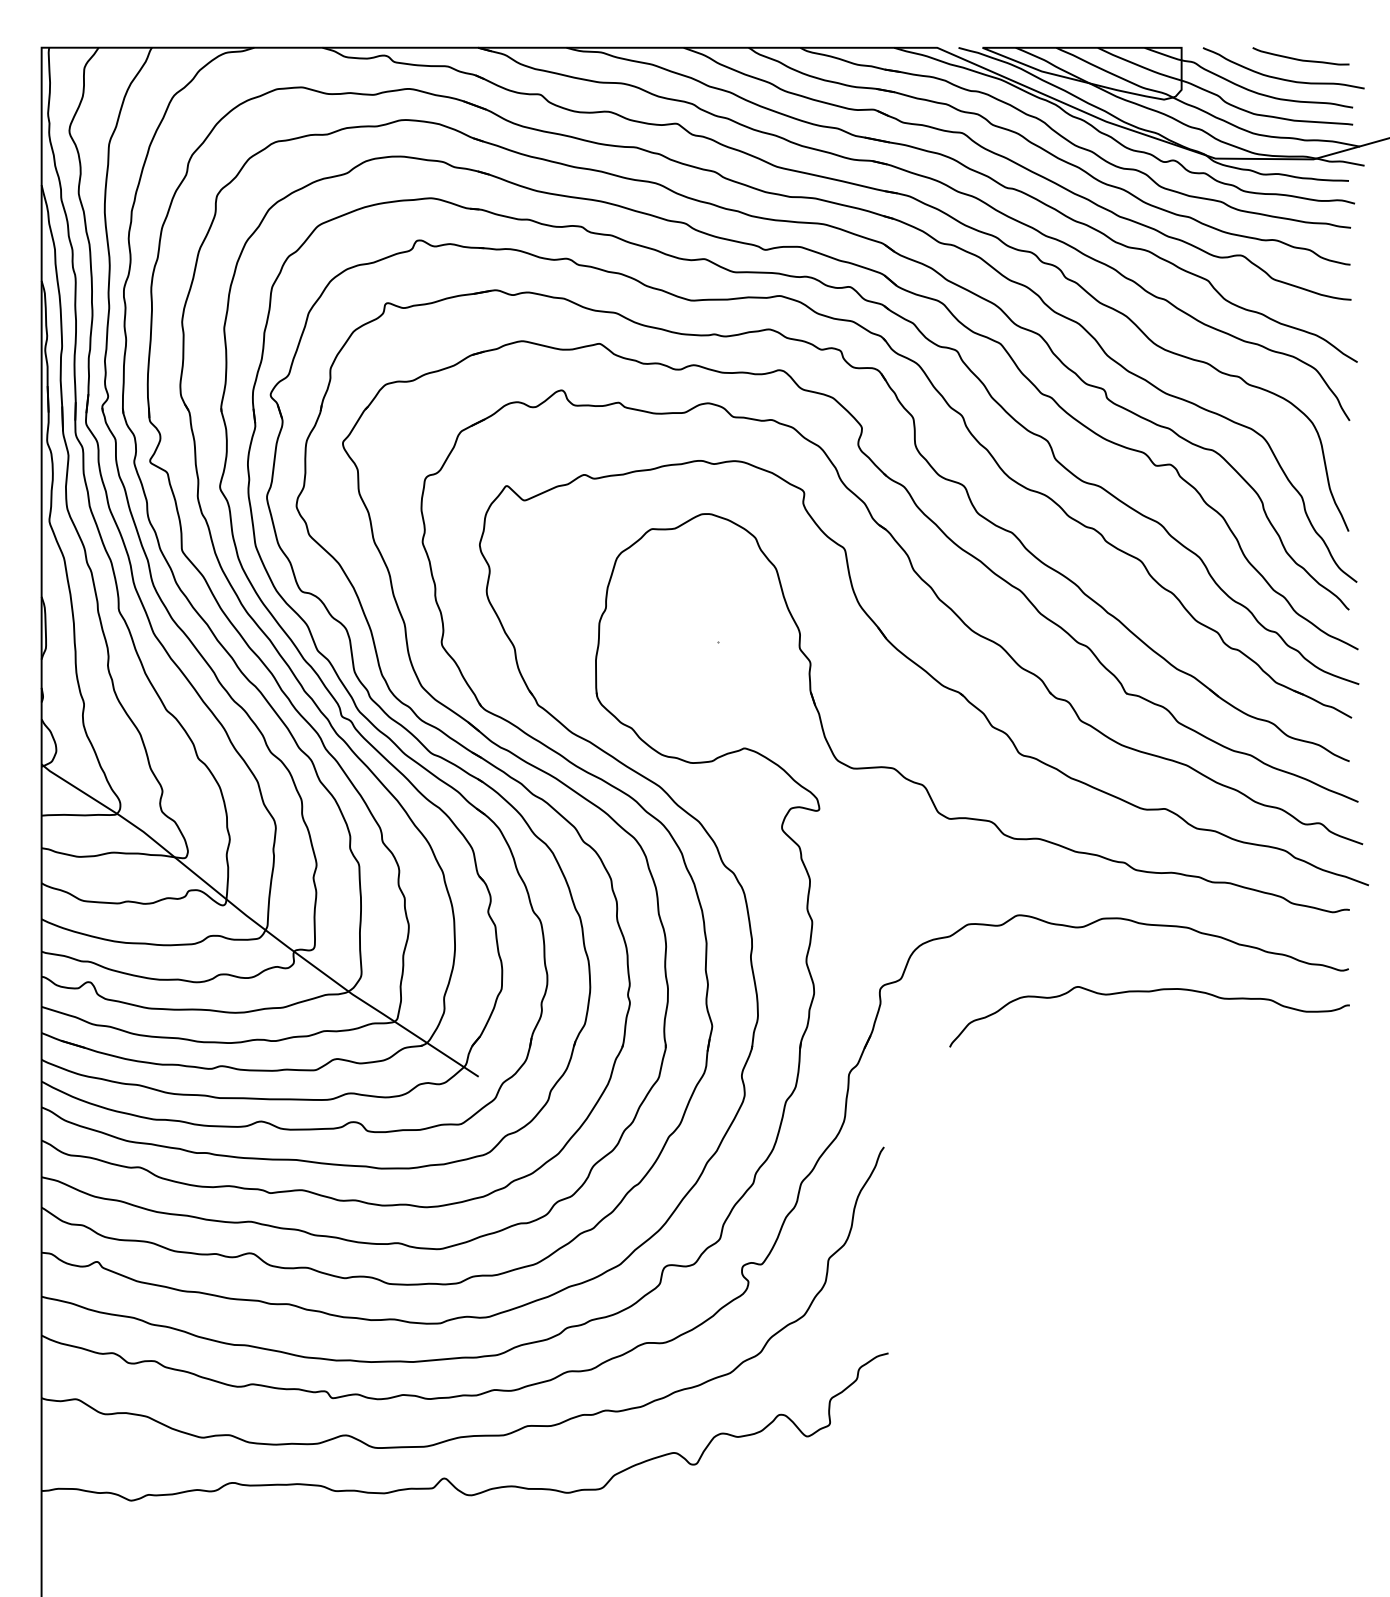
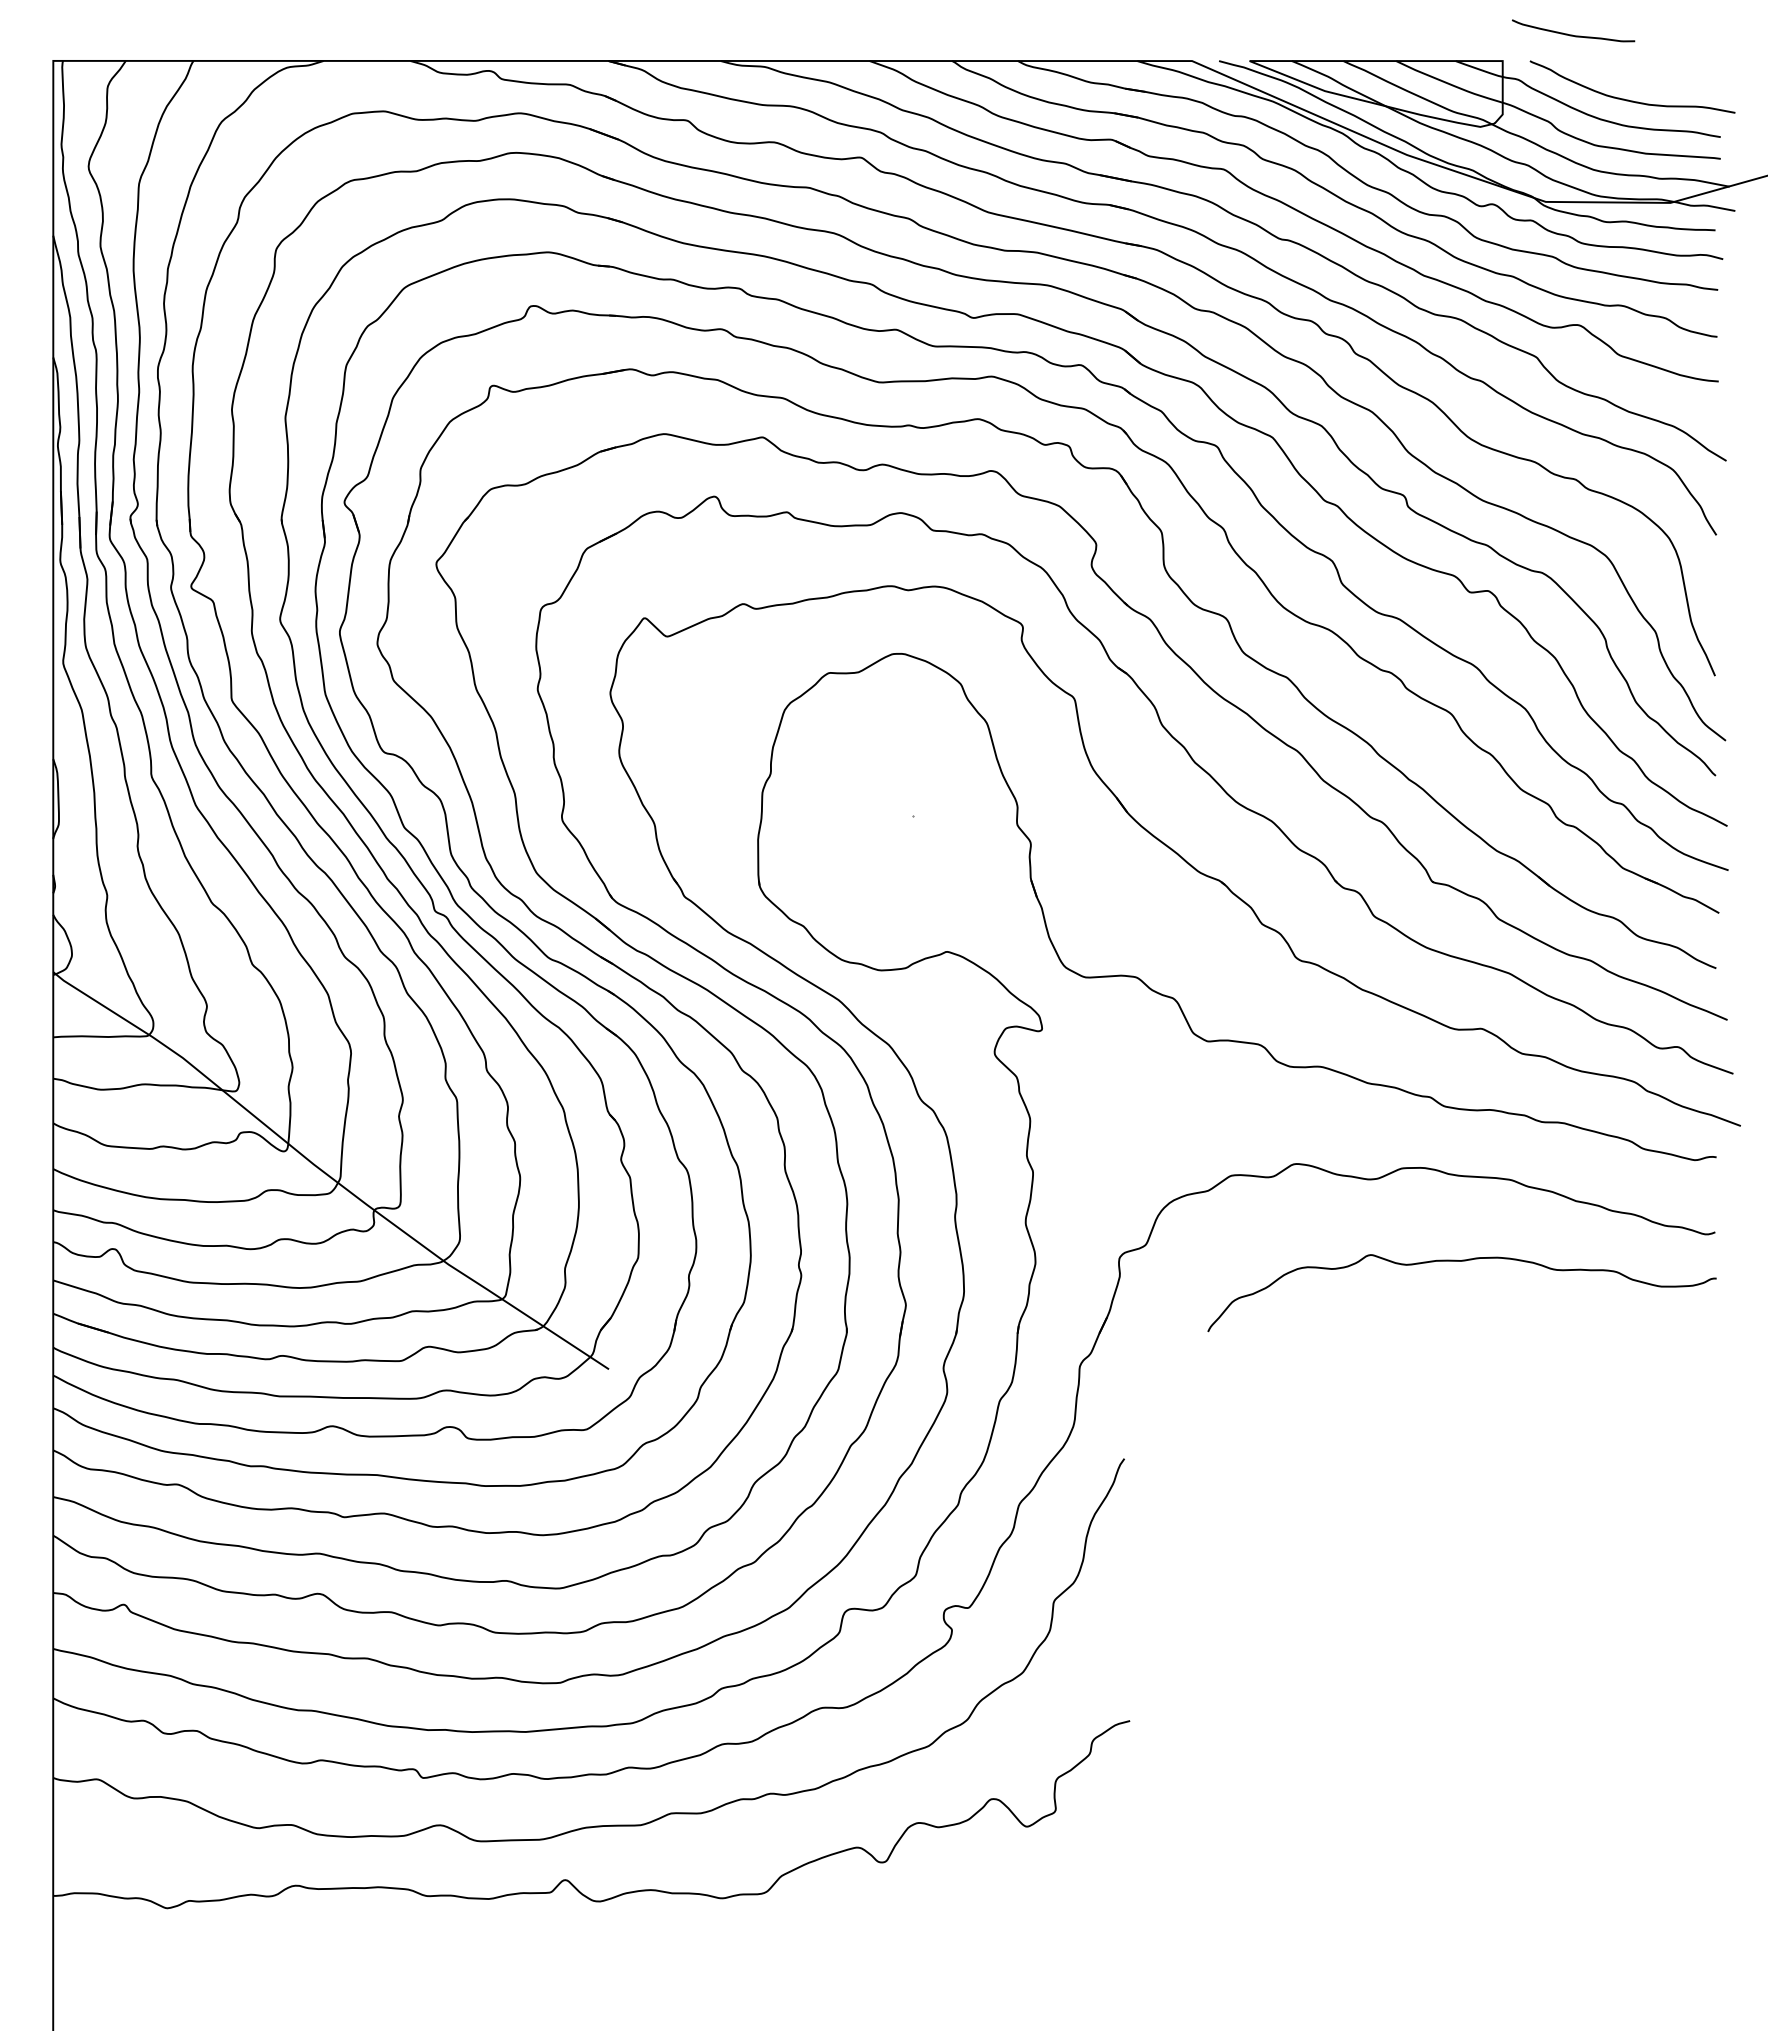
curve: (1300, 59) -> (1572, 34), moved

